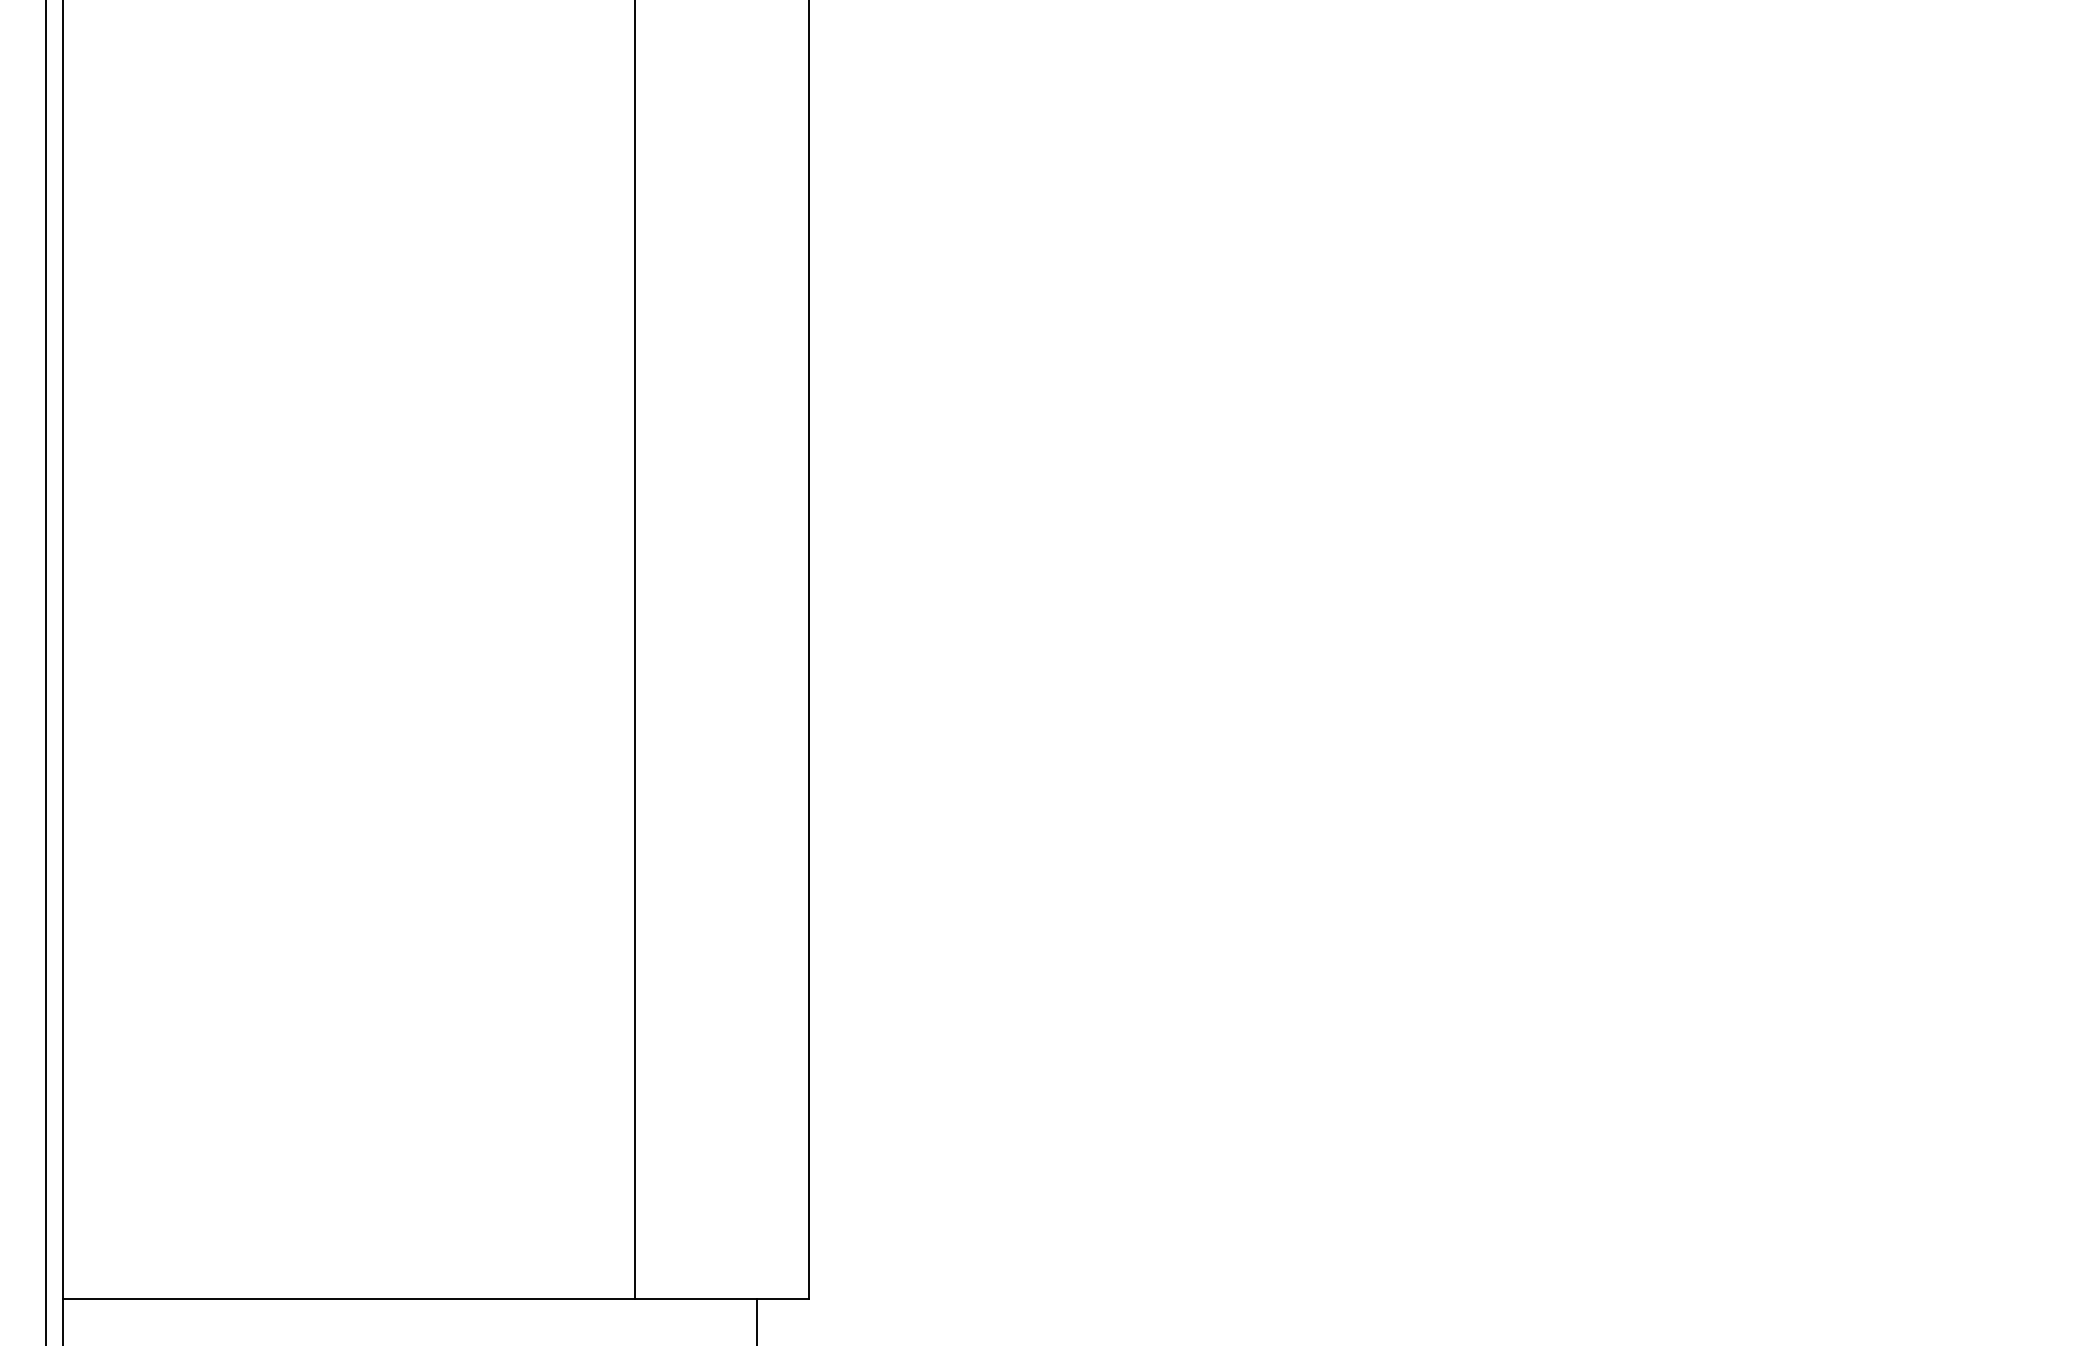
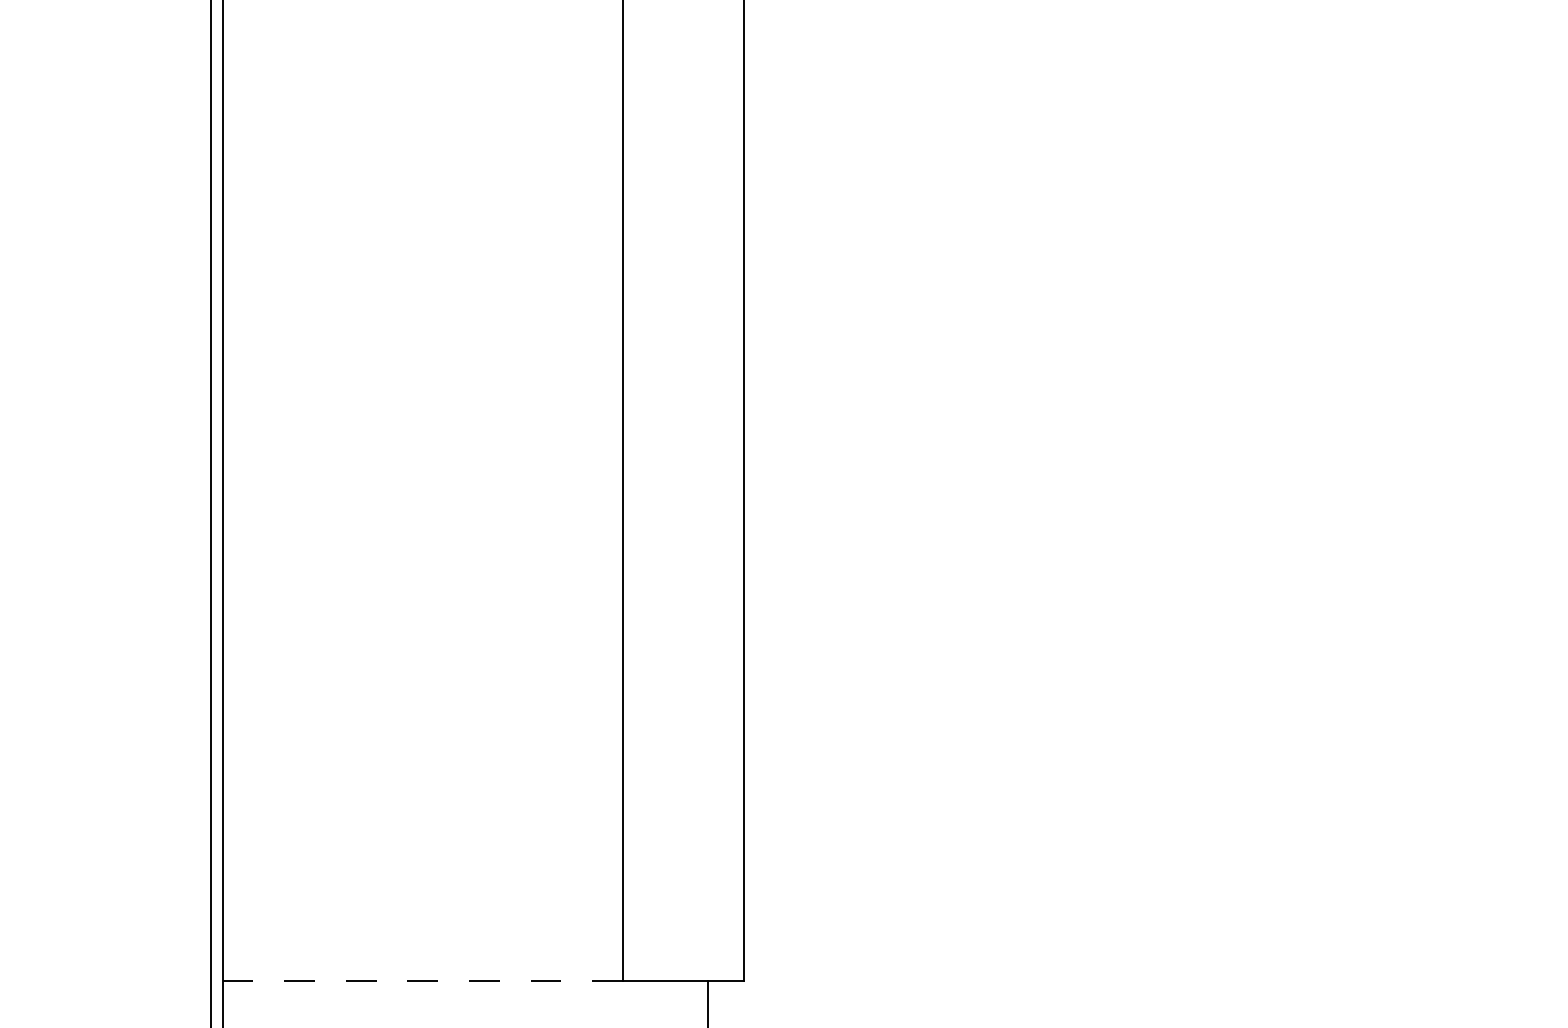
line: (348, 1300) -> (422, 981), solid -> dashed

